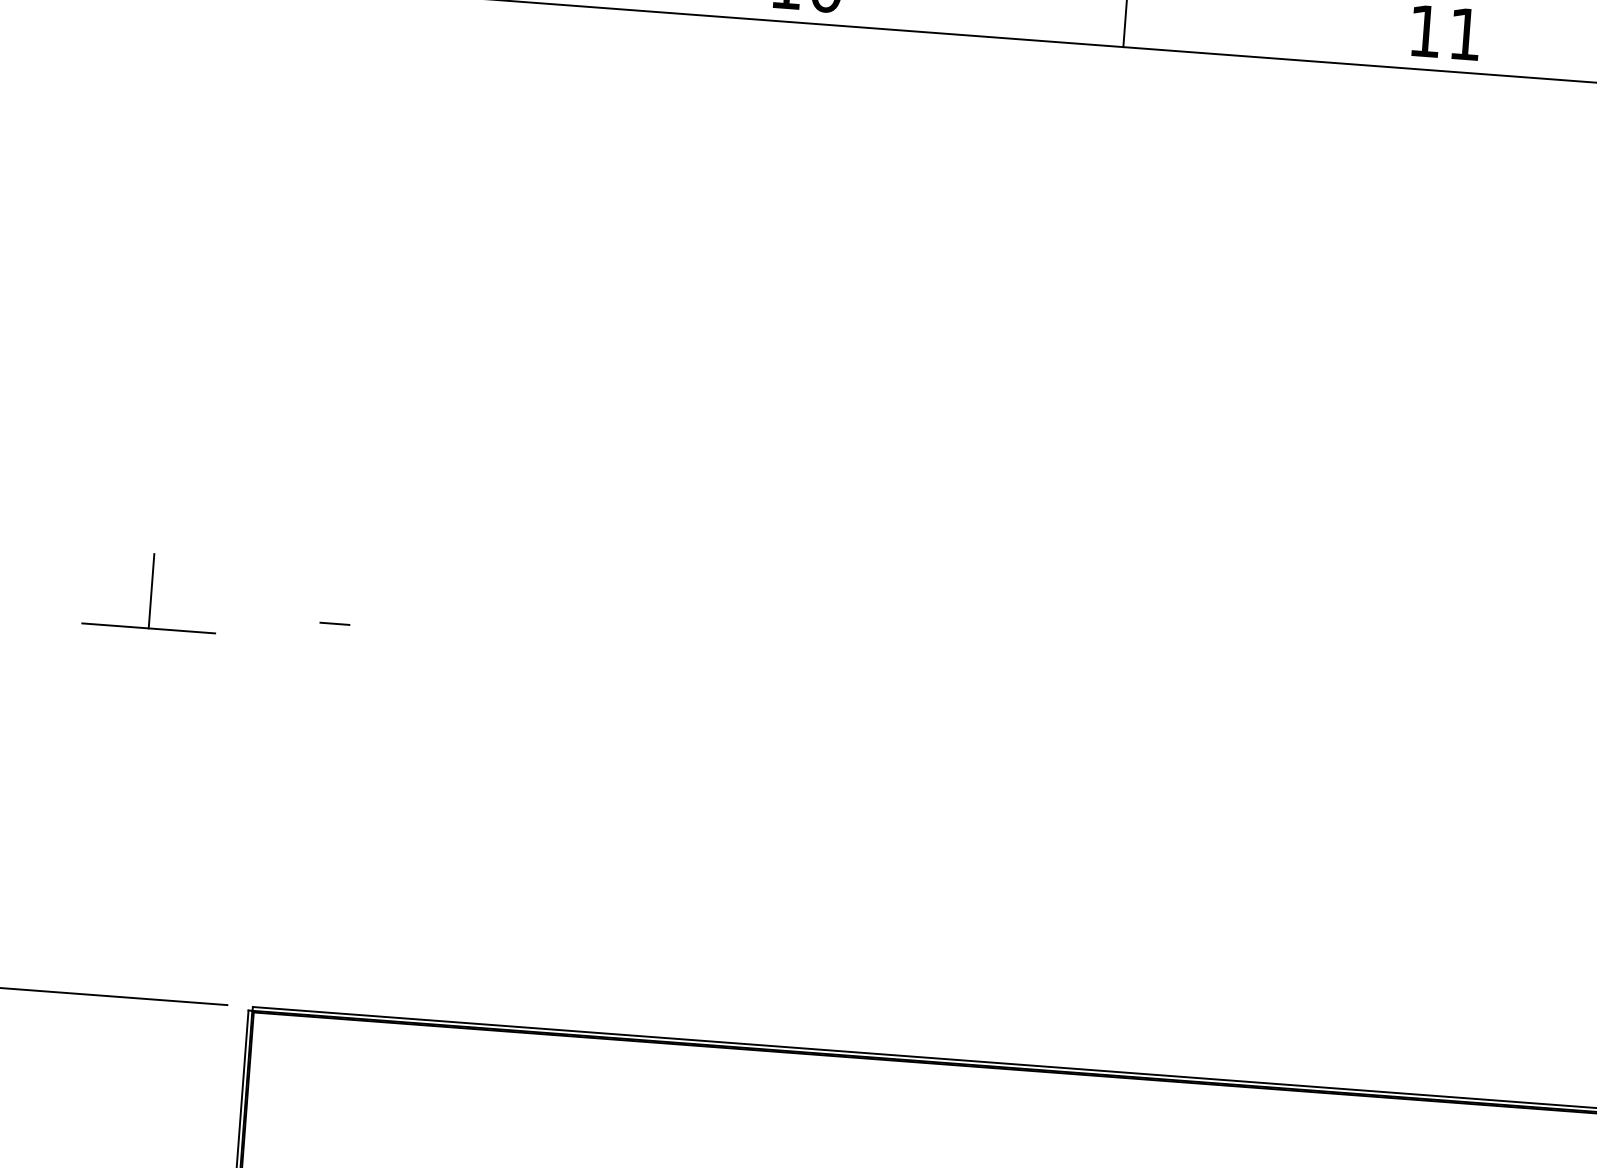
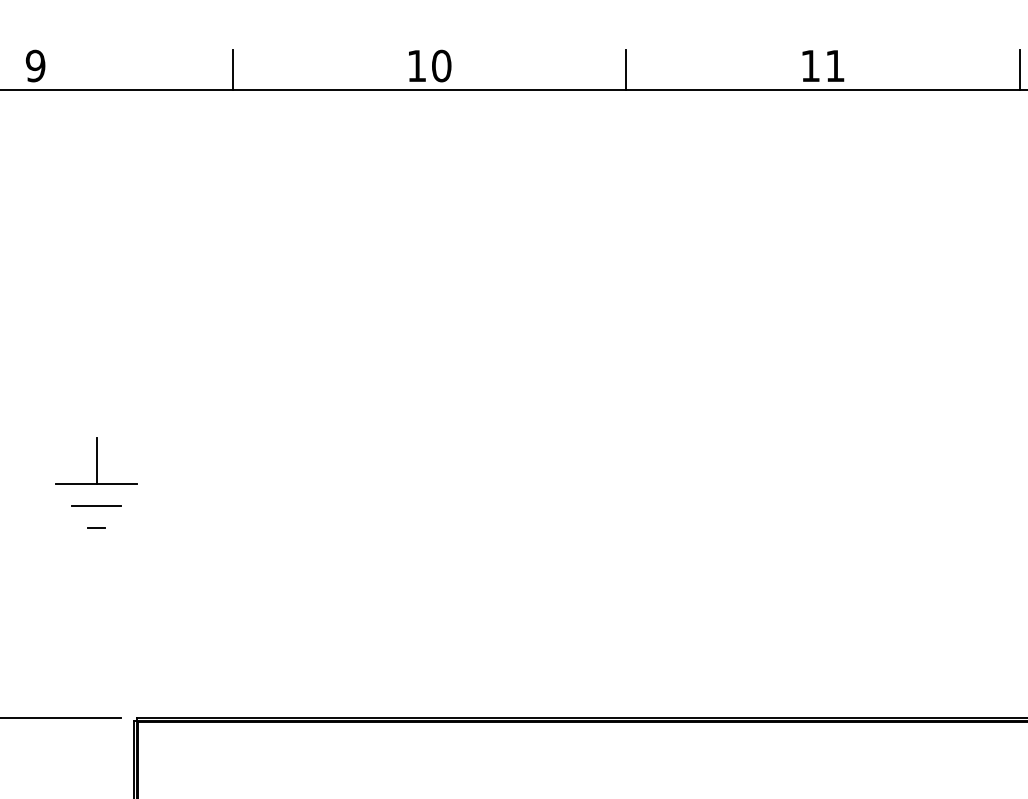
part: (151, 590) -> (96, 460), moved
line: (334, 623) -> (96, 527), moved
line: (213, 657) -> (96, 505), added

